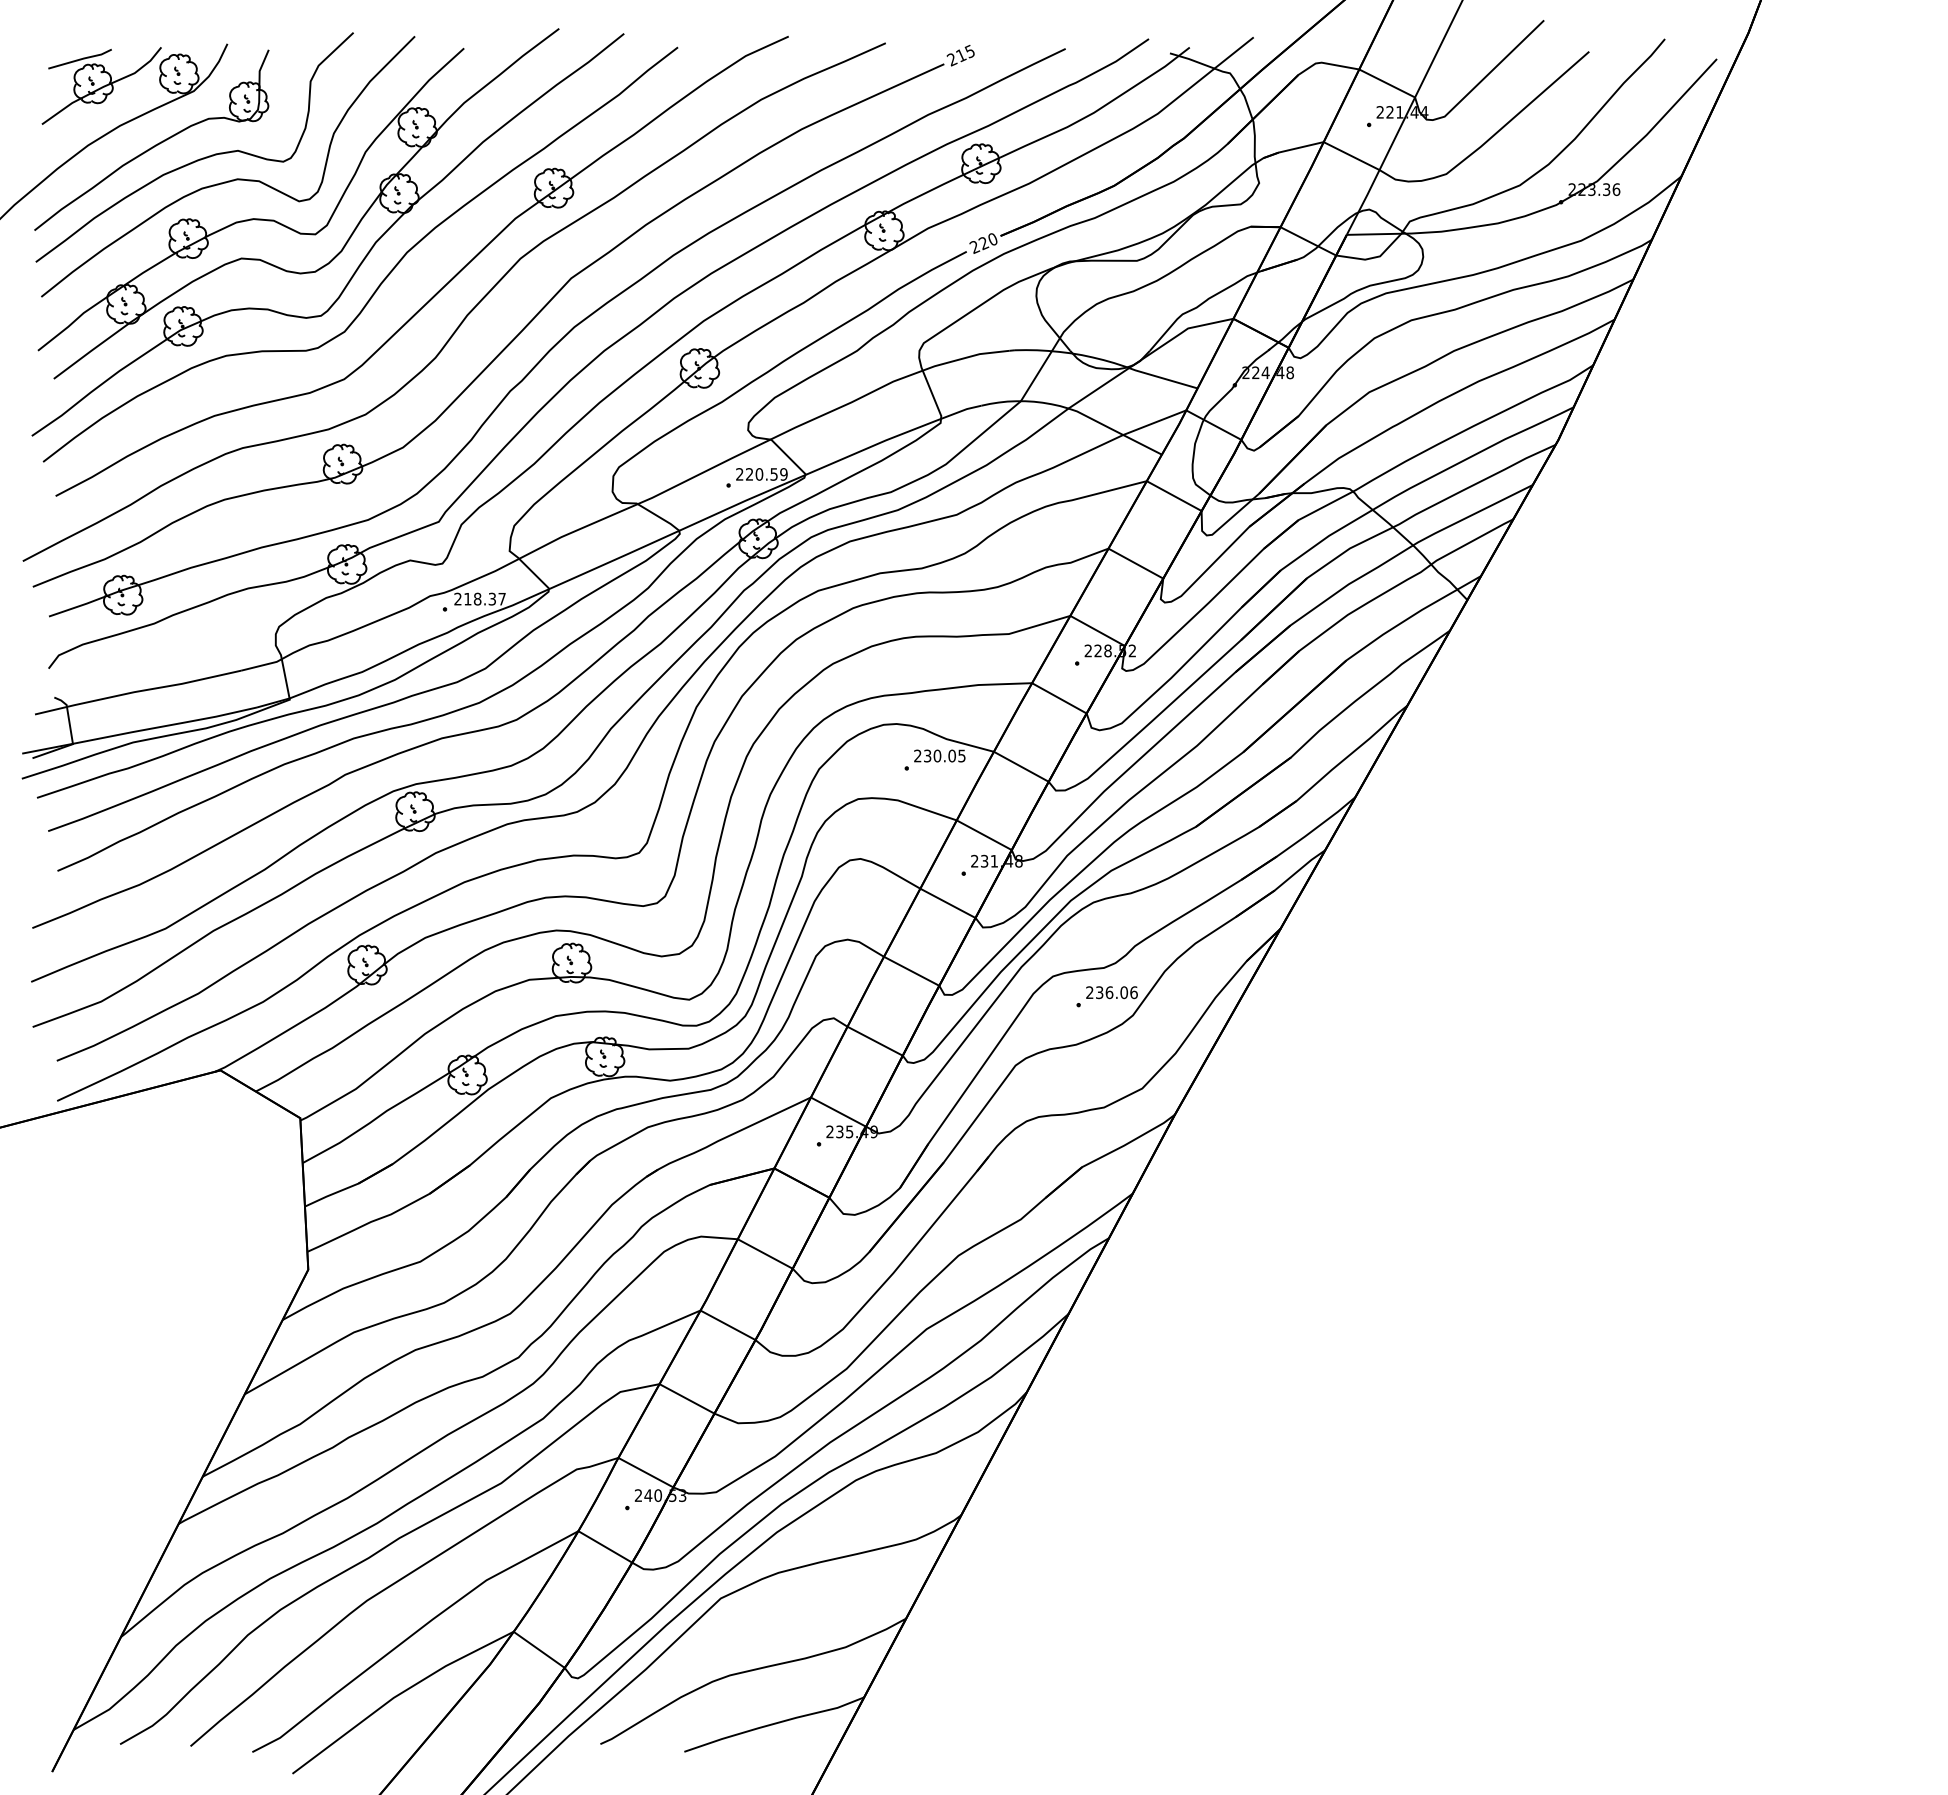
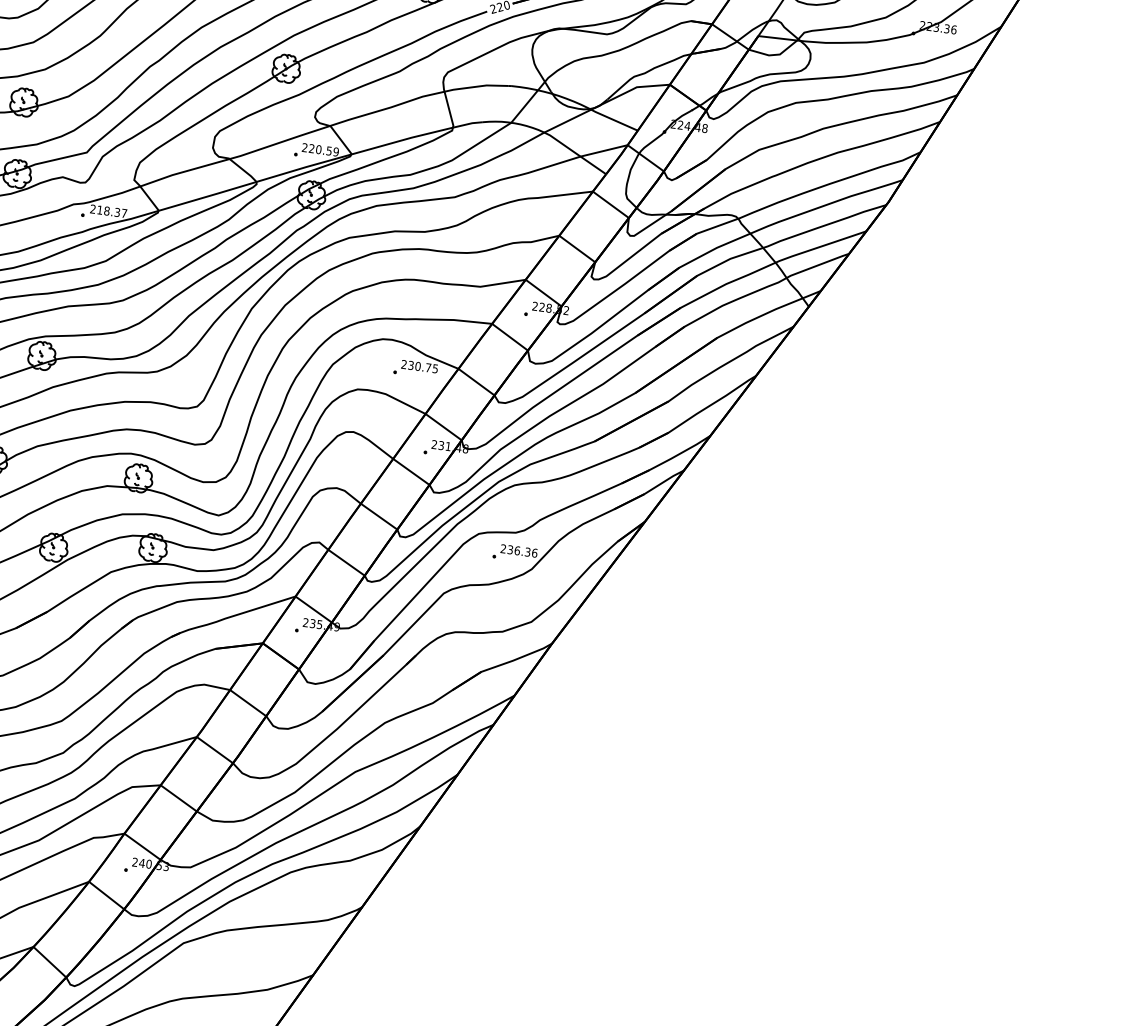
text: (951, 755) -> (428, 367), 230.05 -> 230.75
text: (1124, 992) -> (528, 552), 236.06 -> 236.36

